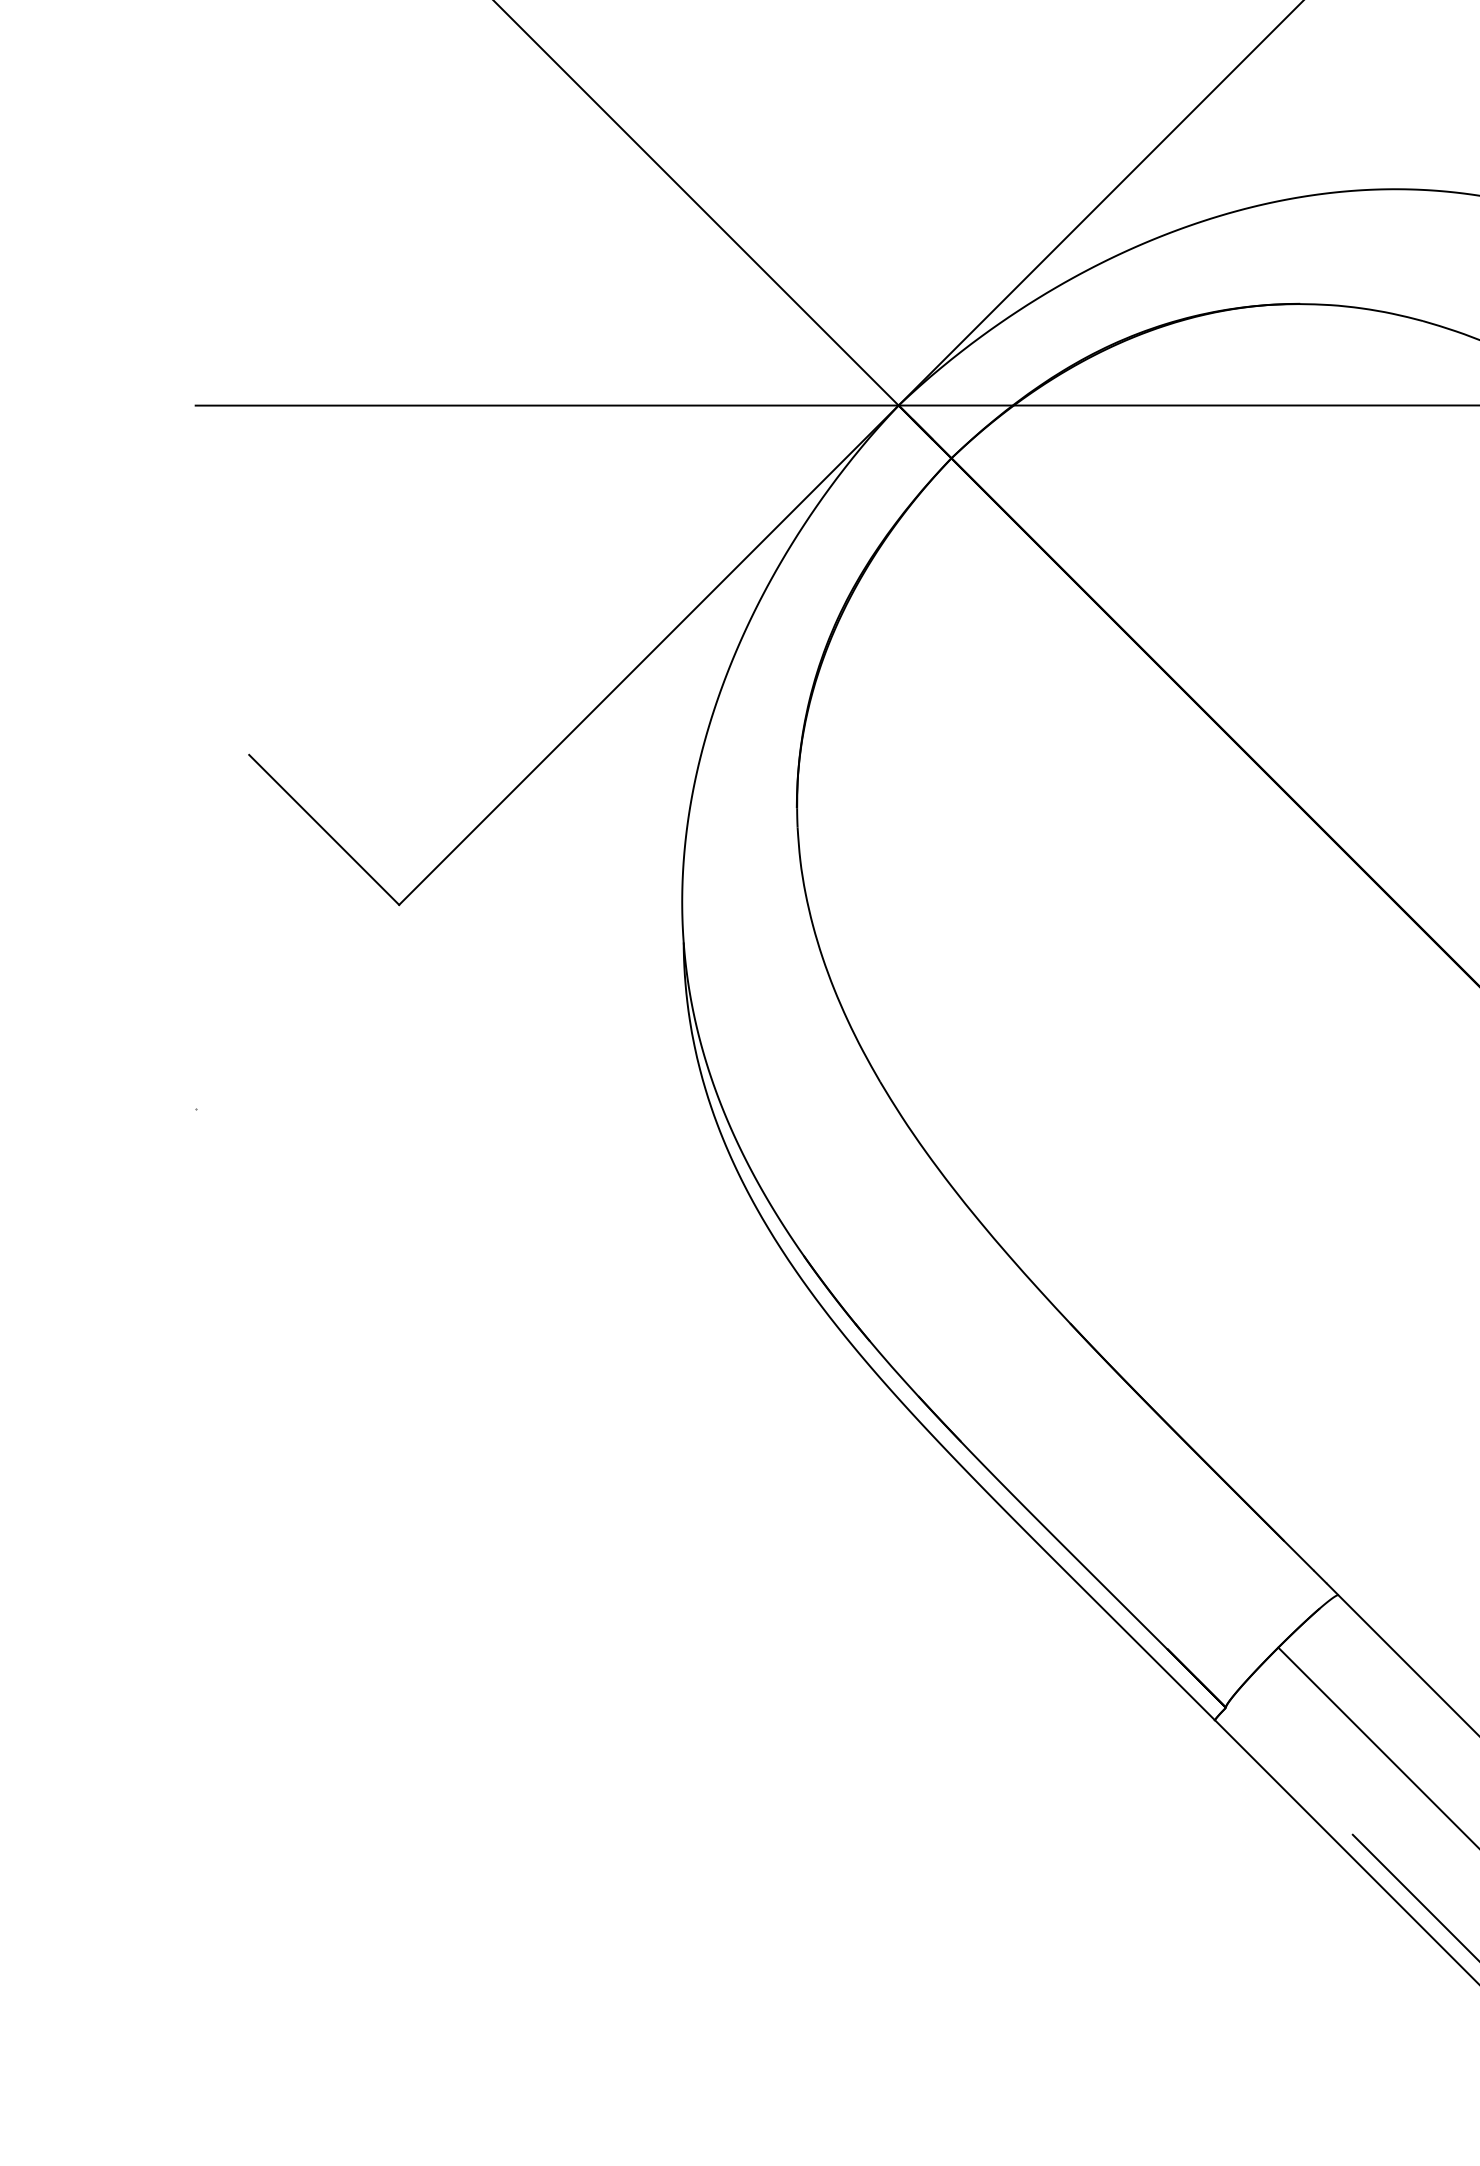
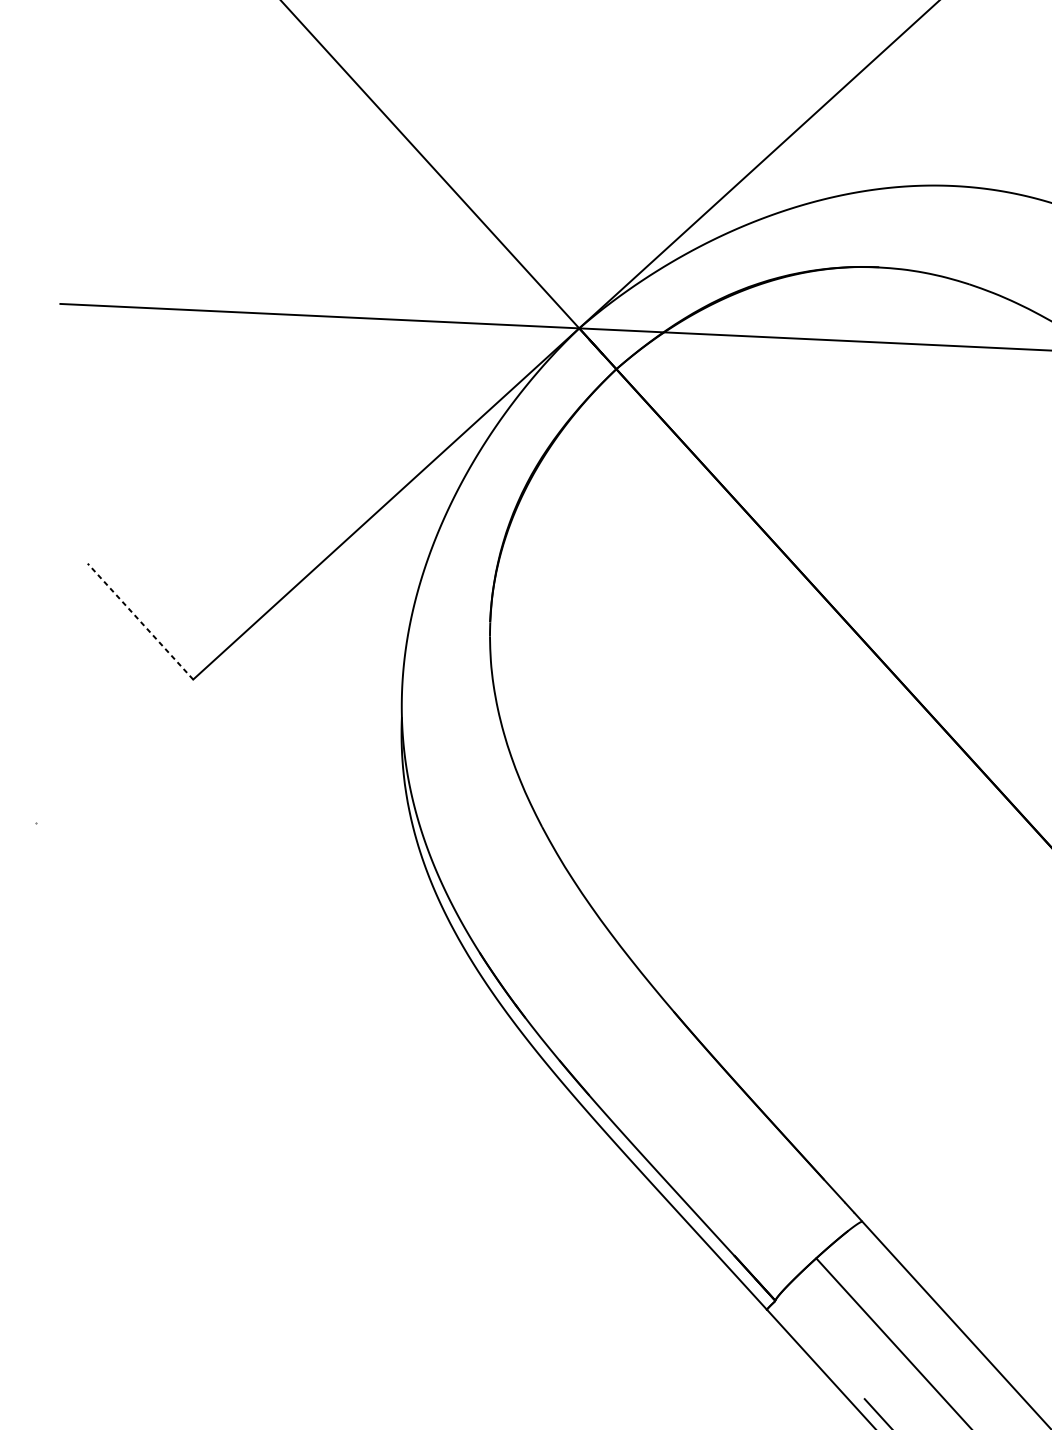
line: (323, 829) -> (139, 621), solid -> dashed

